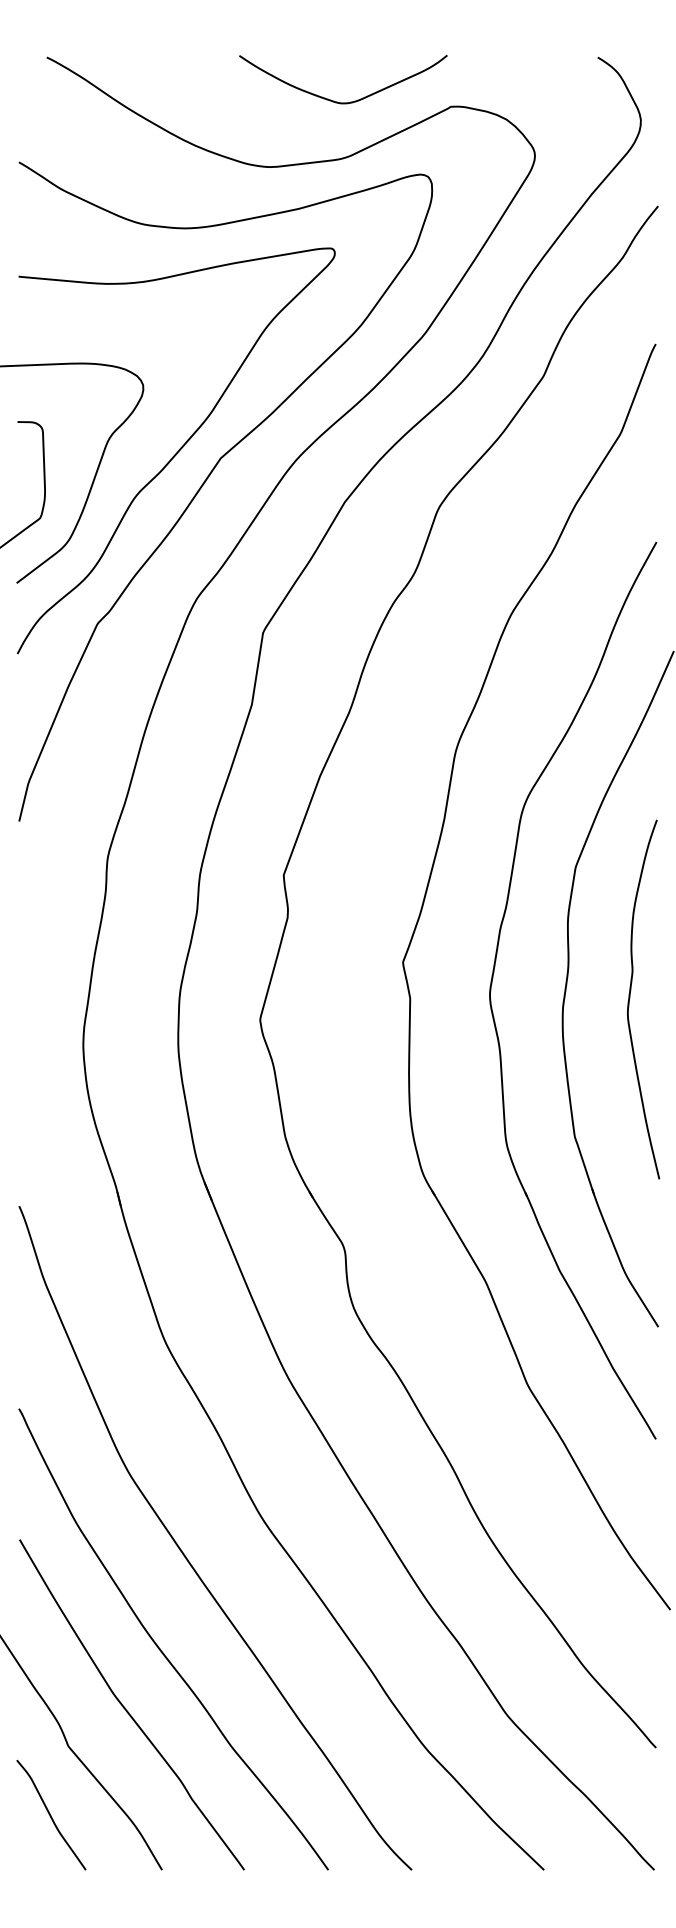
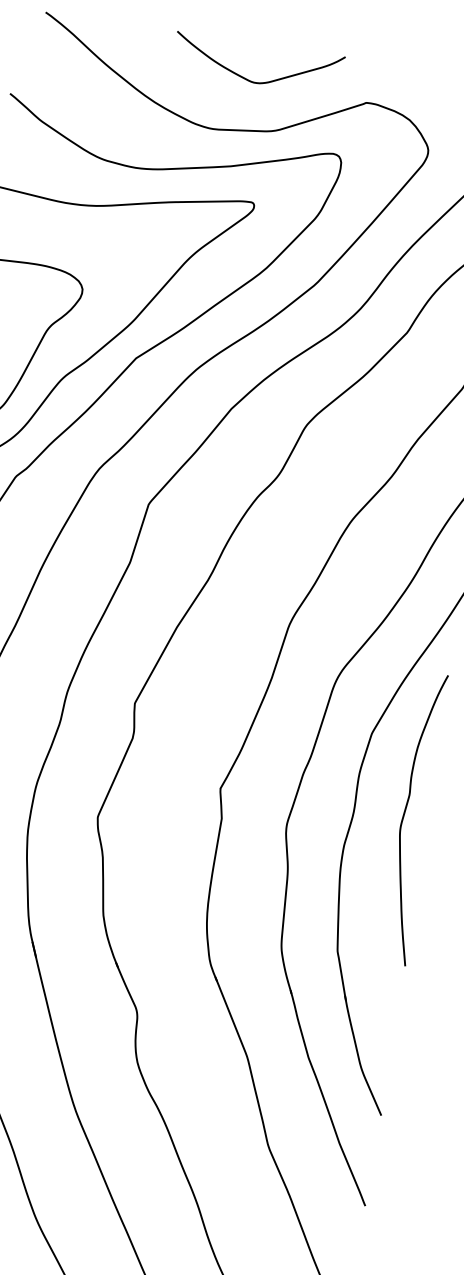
curve: (337, 101) -> (250, 80), moved
curve: (630, 998) -> (404, 816), moved

